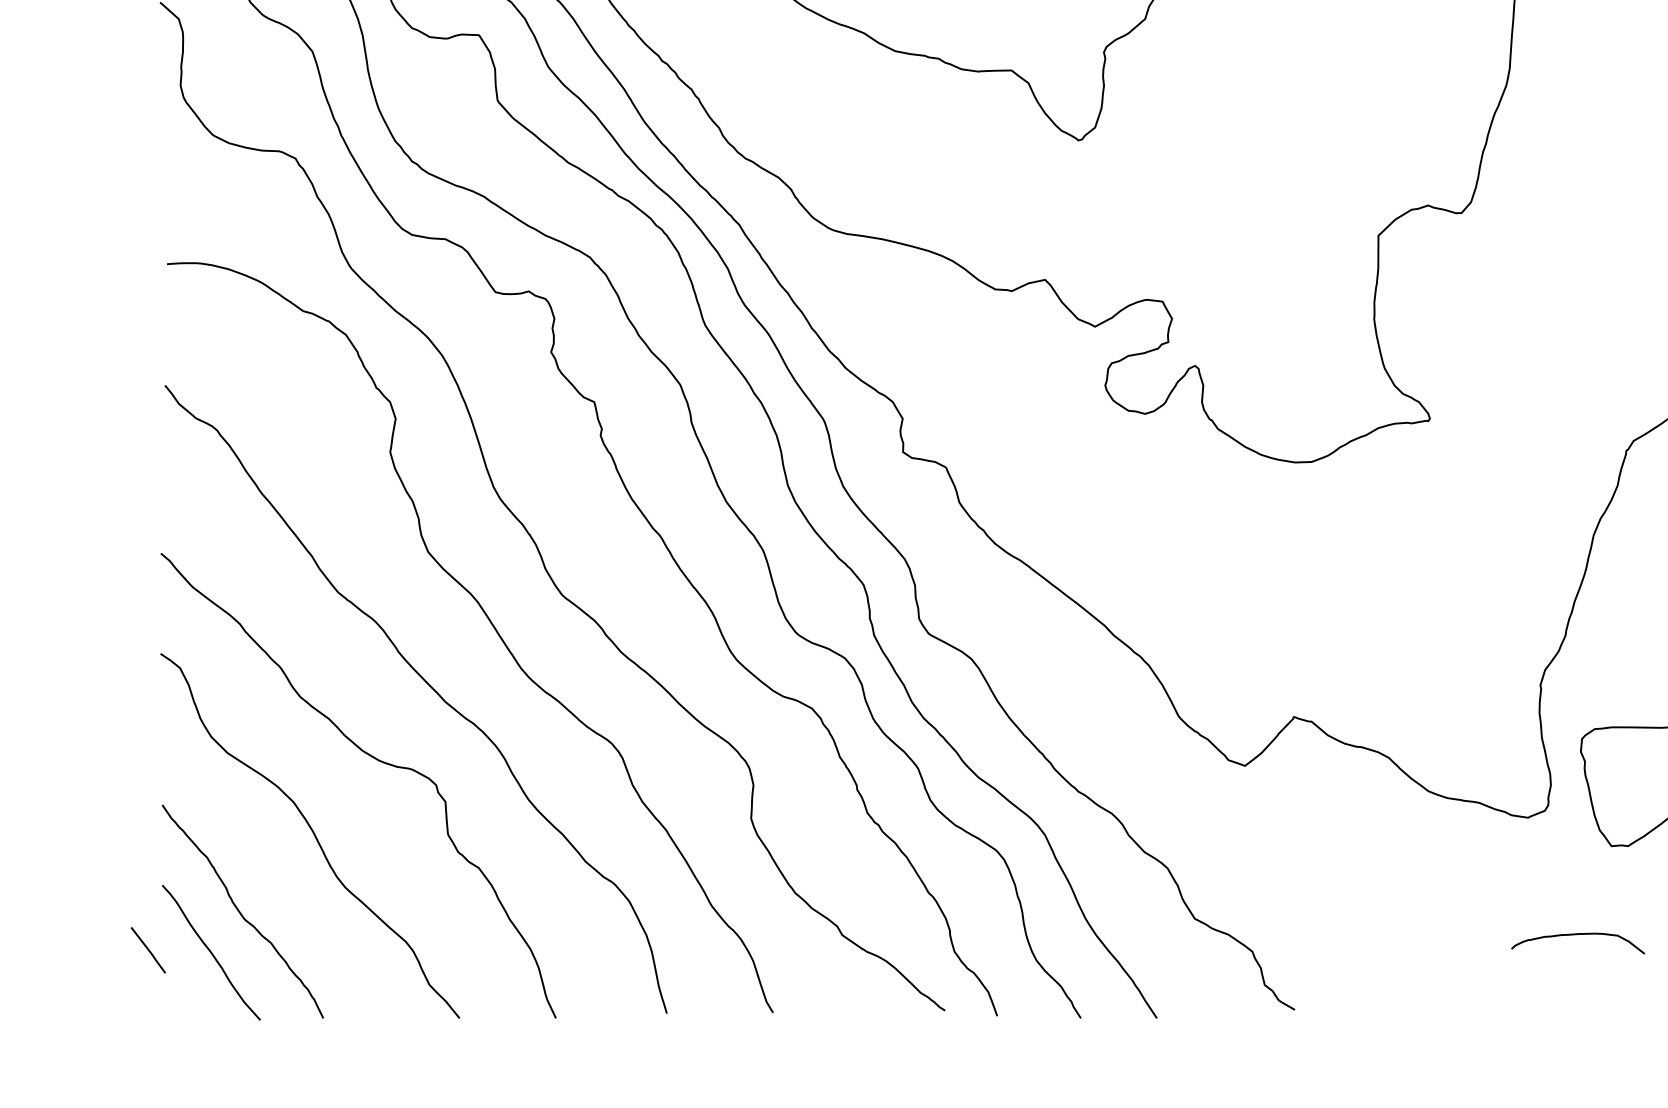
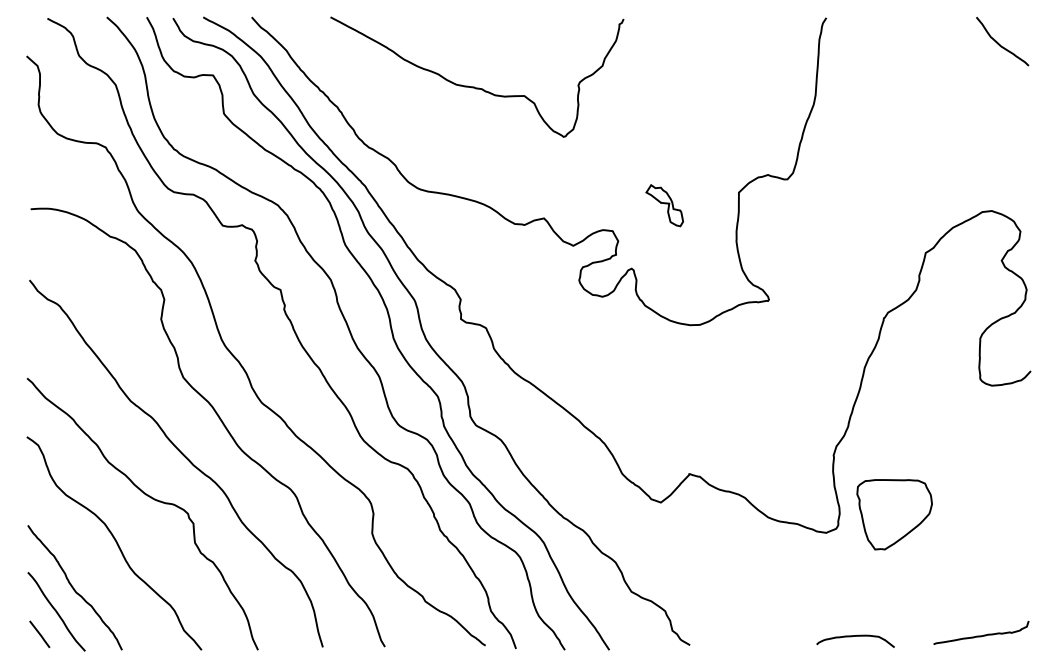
part: (1251, 257) -> (664, 205), added
curve: (1577, 935) -> (855, 636), moved
line: (147, 950) -> (39, 634), moved

